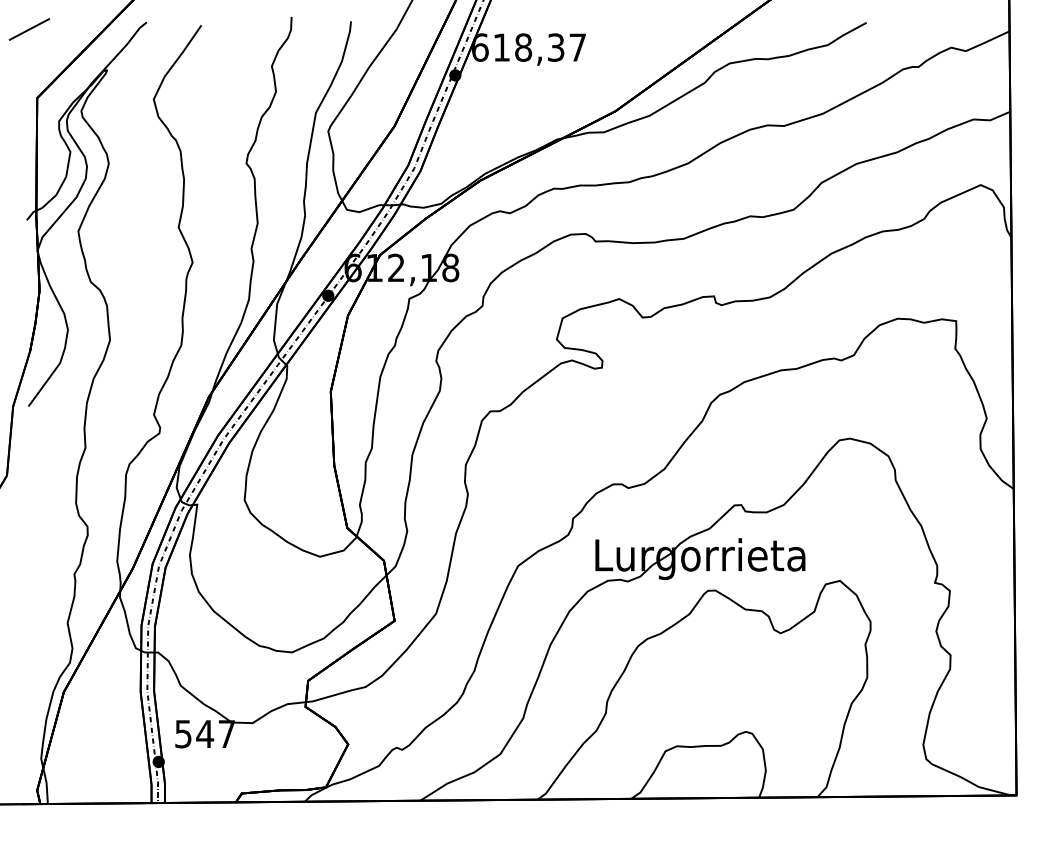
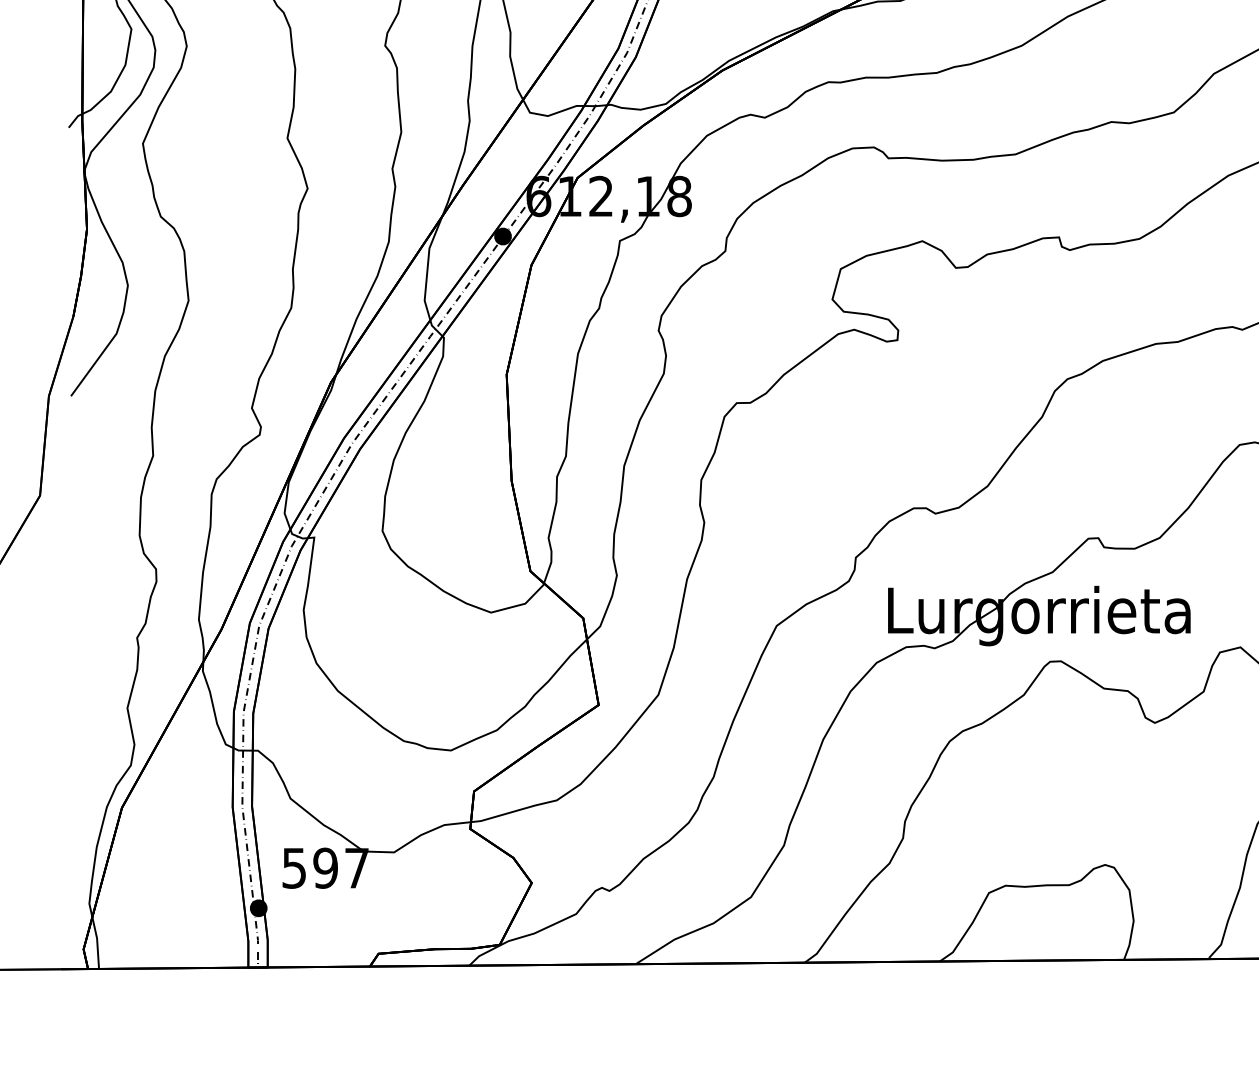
text: (205, 733) -> (326, 867), 547 -> 597

